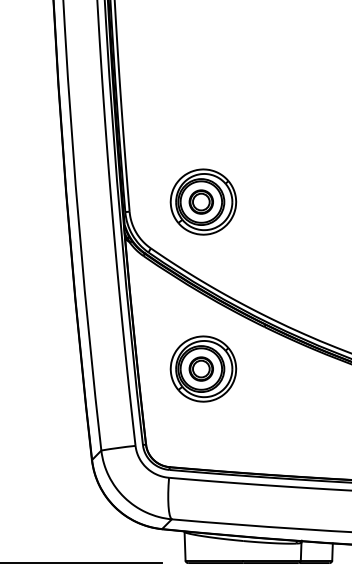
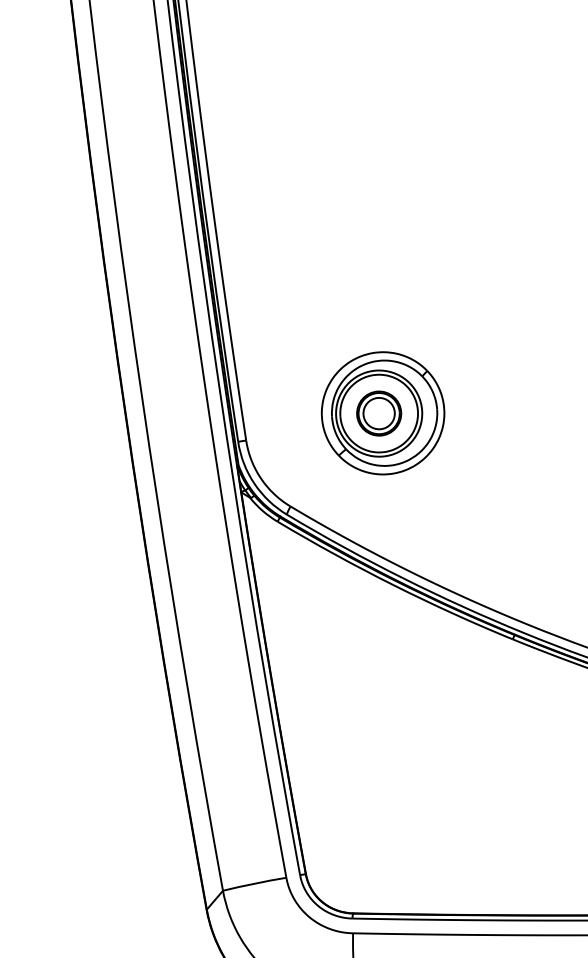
part: (203, 368) -> (403, 724), removed

